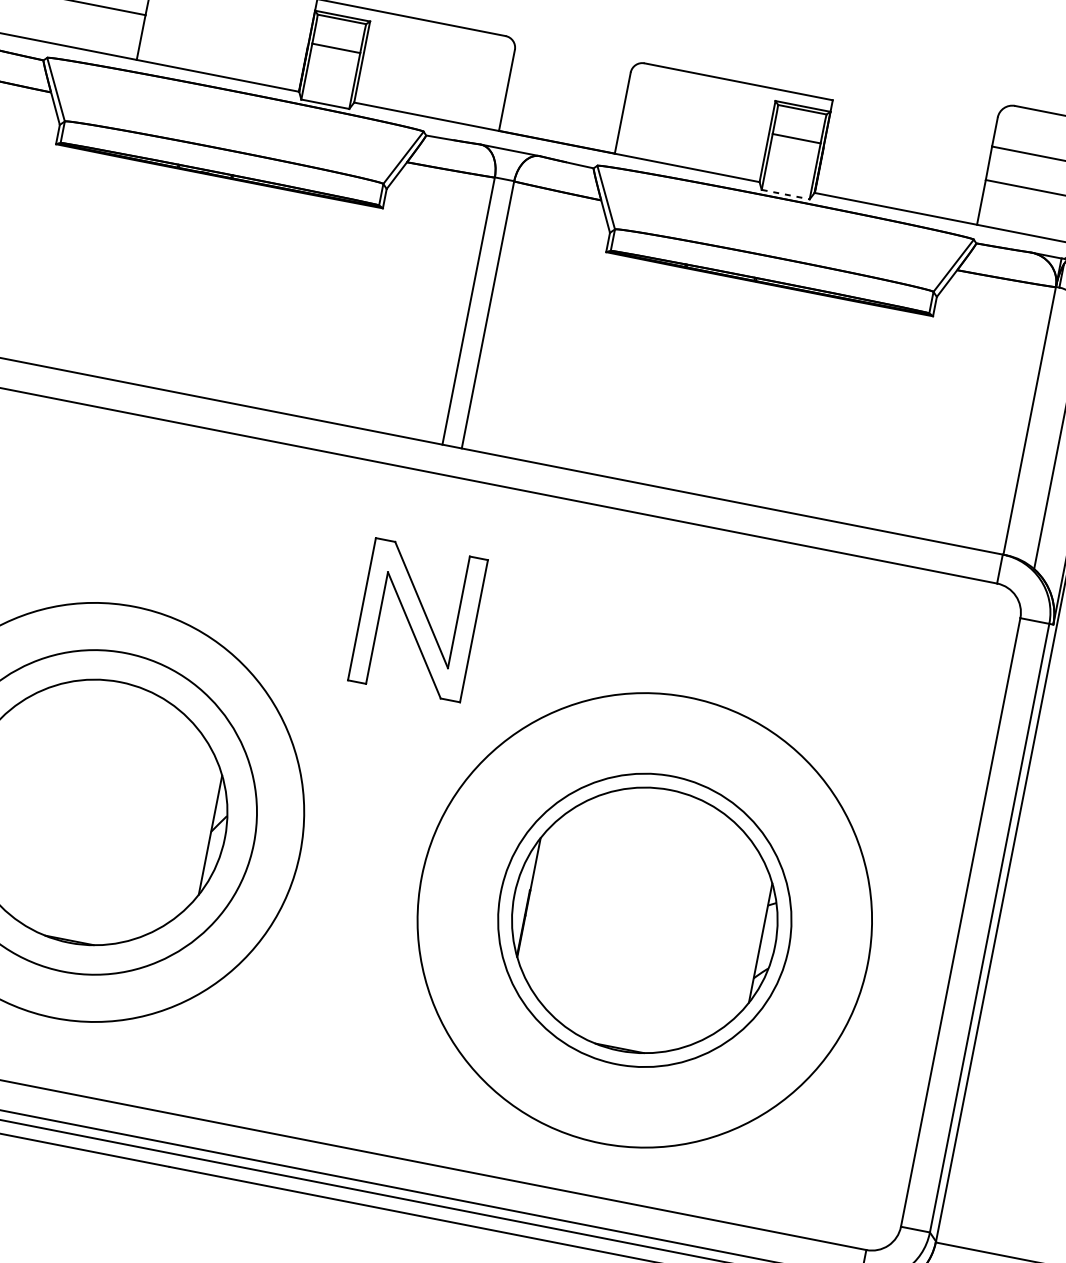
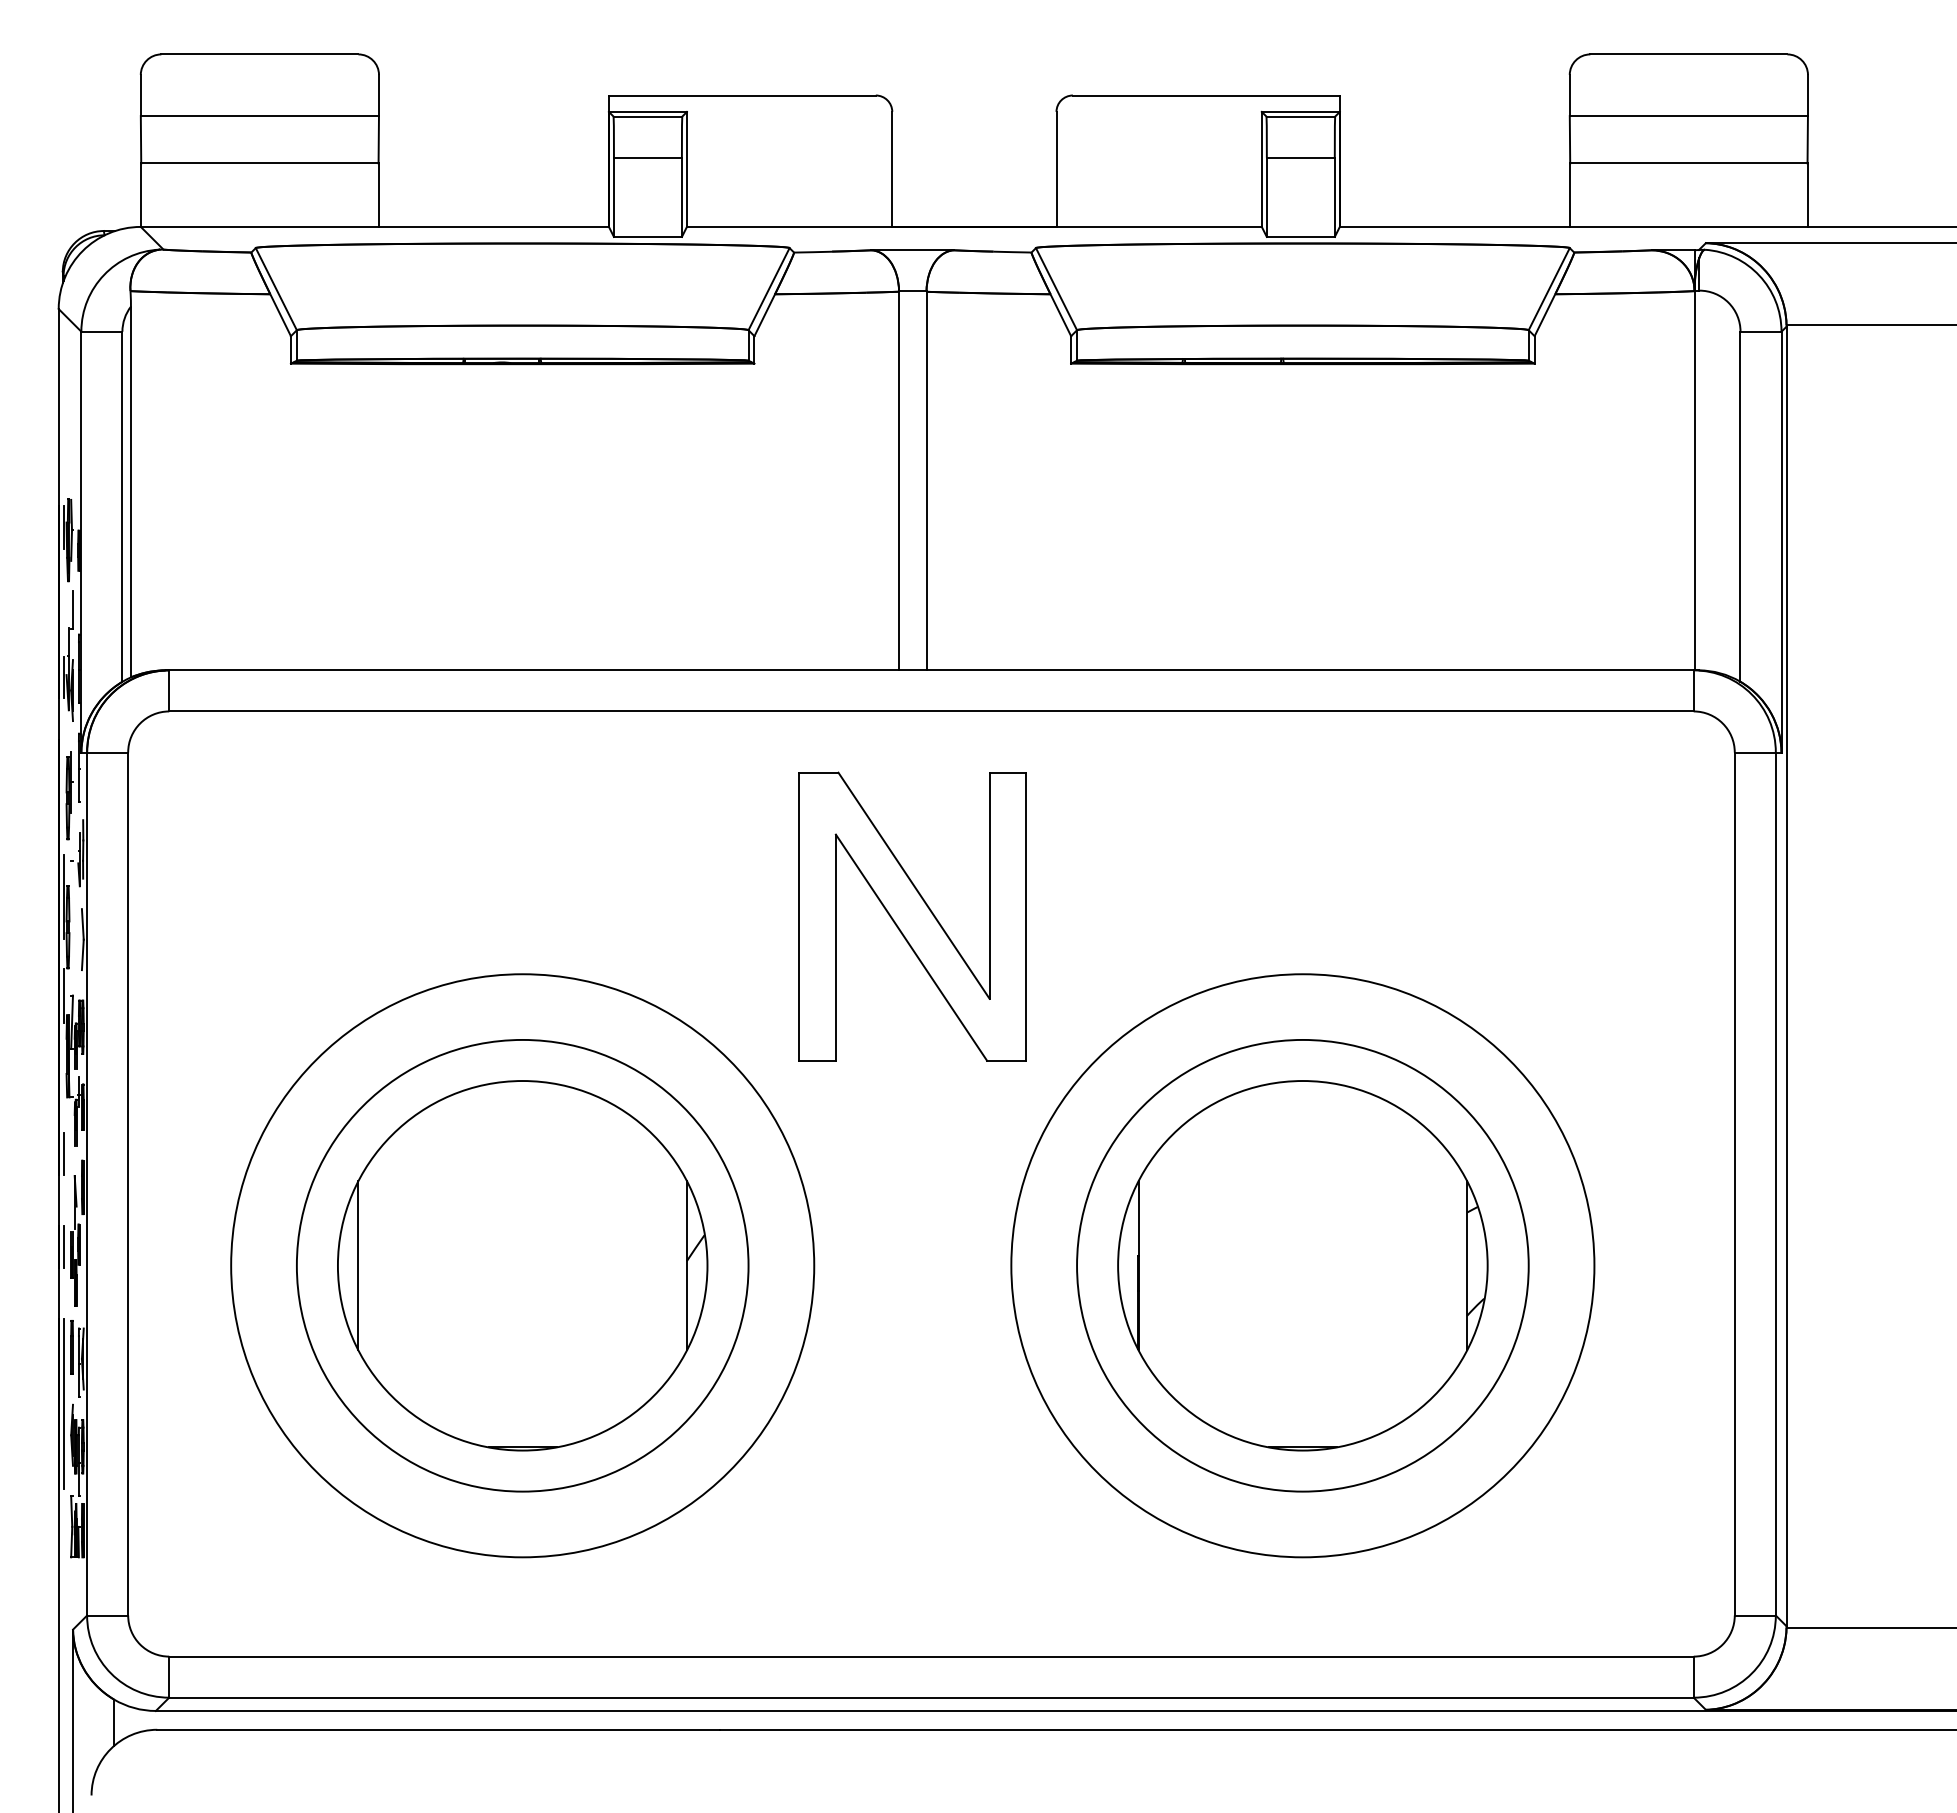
line: (785, 194) -> (1300, 236), dashed -> solid
part: (417, 620) -> (912, 916), size x1.43
circle: (644, 920) -> (1302, 1265), size x0.71
circle: (644, 920) -> (1302, 1265), size x1.43

